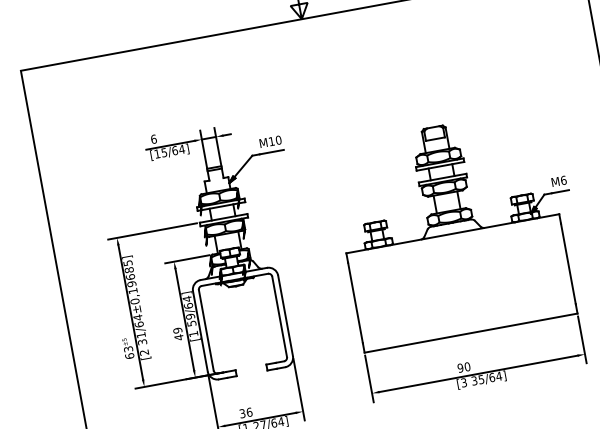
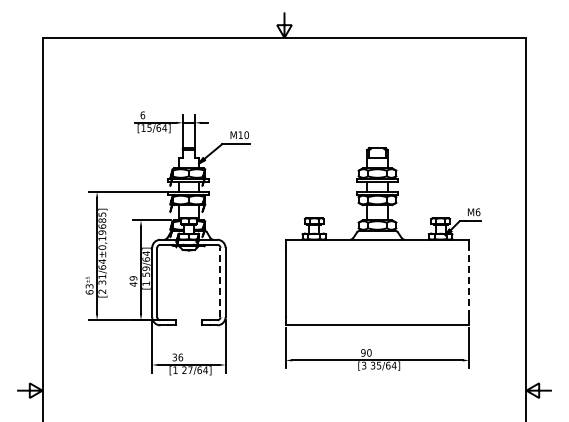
line: (568, 263) -> (469, 282), solid -> dashed
line: (279, 316) -> (220, 282), solid -> dashed

